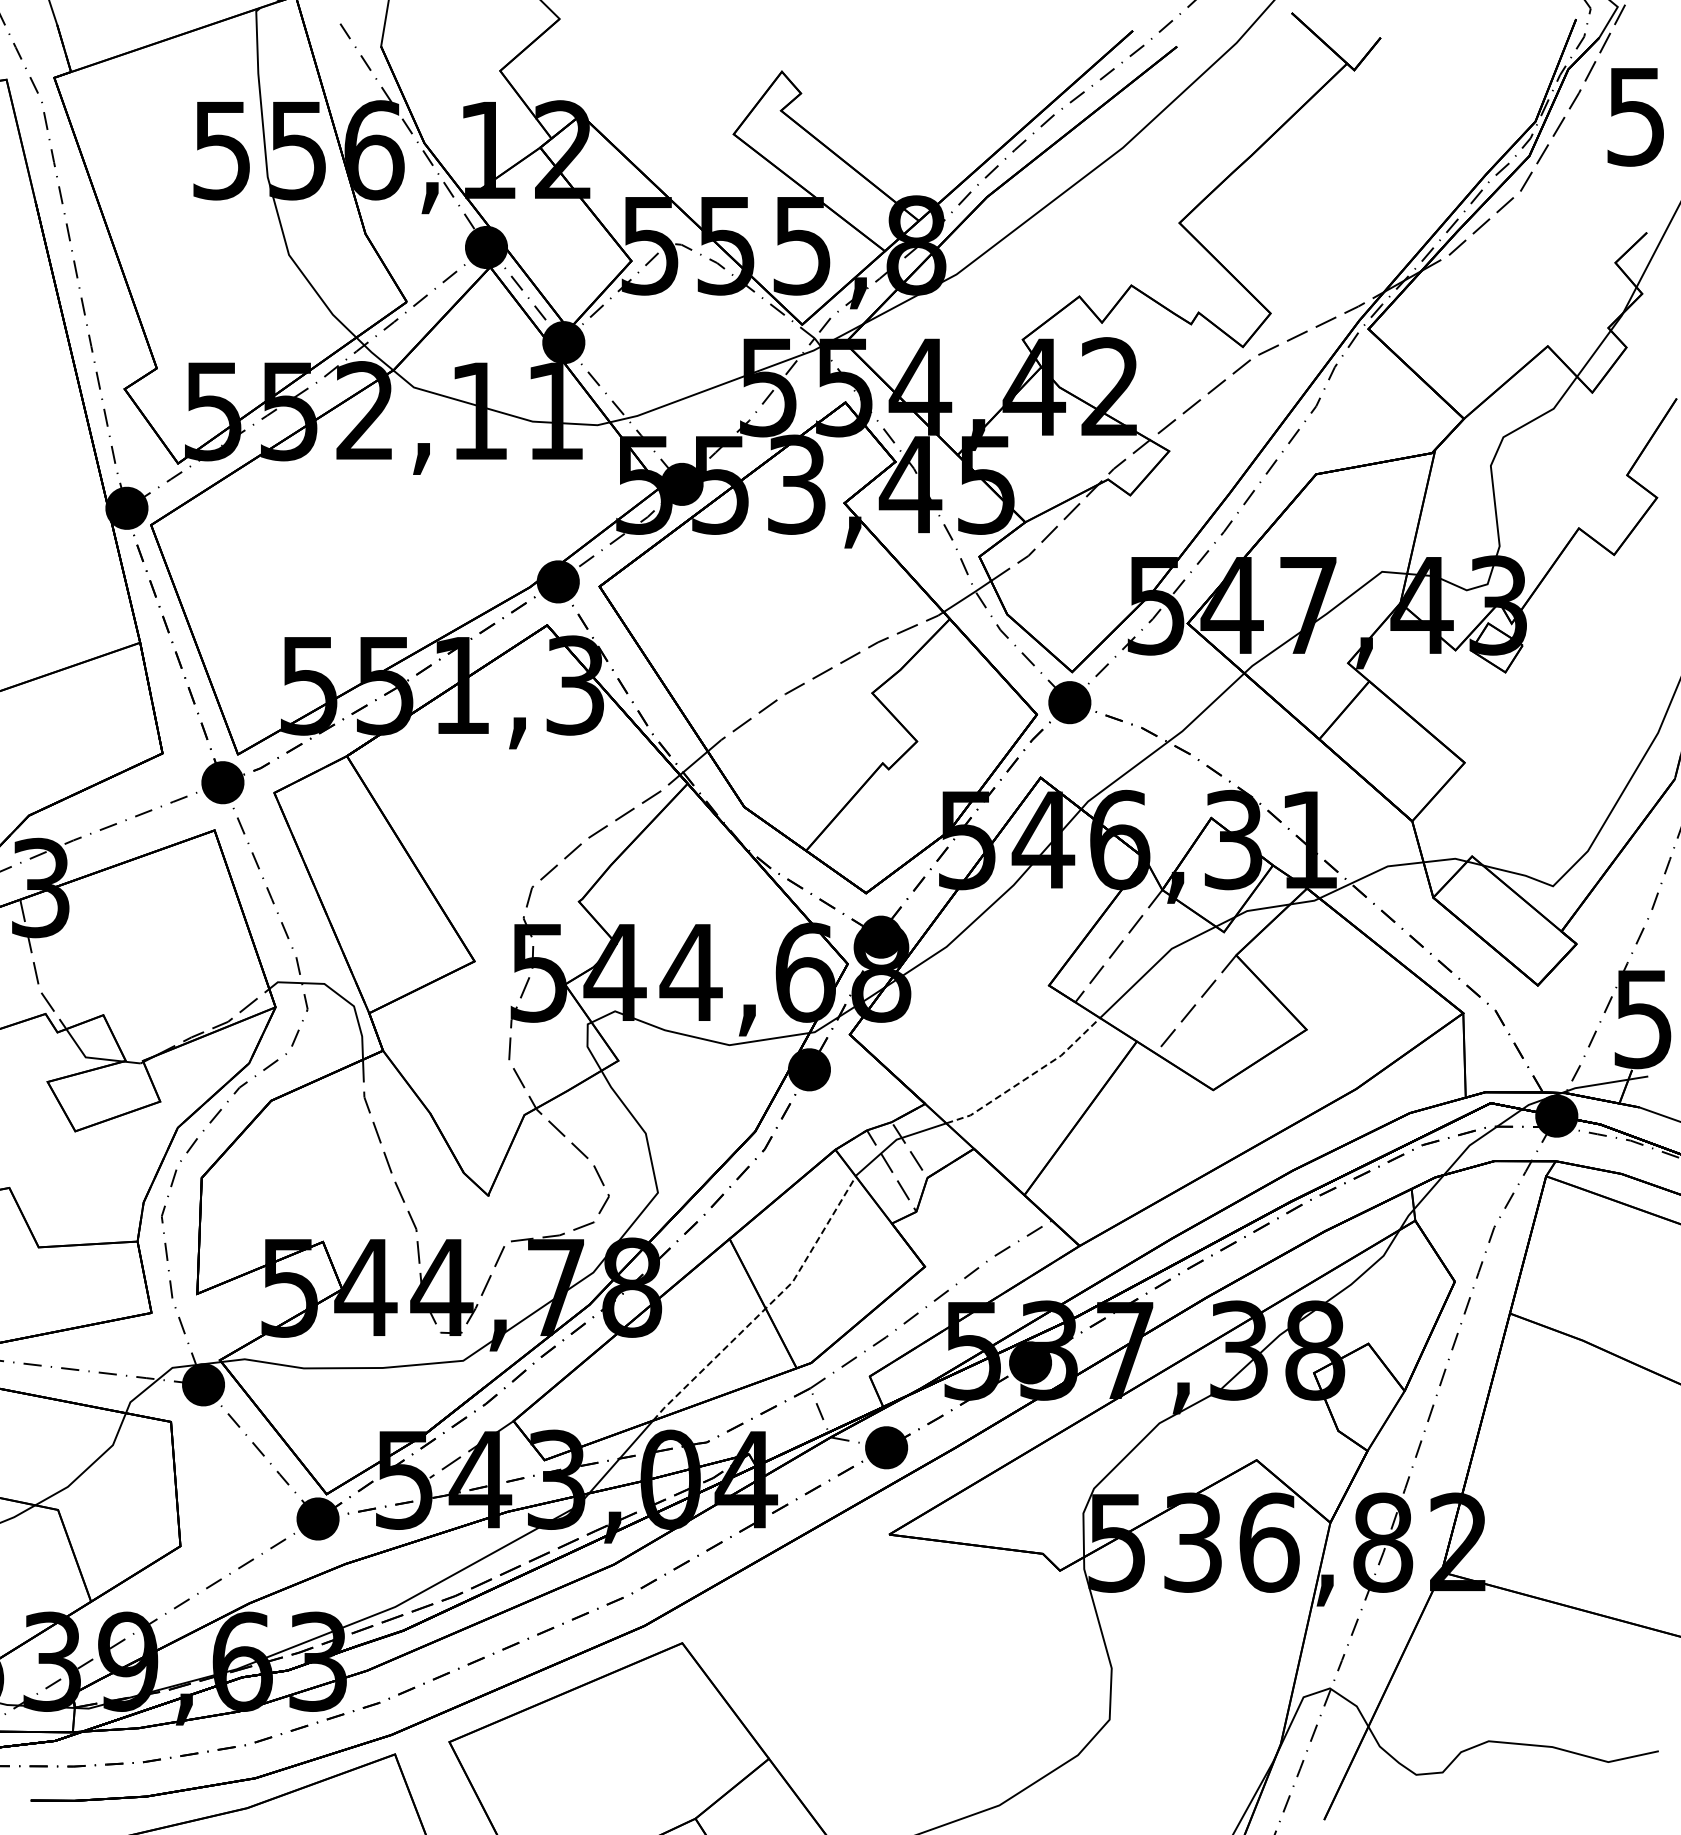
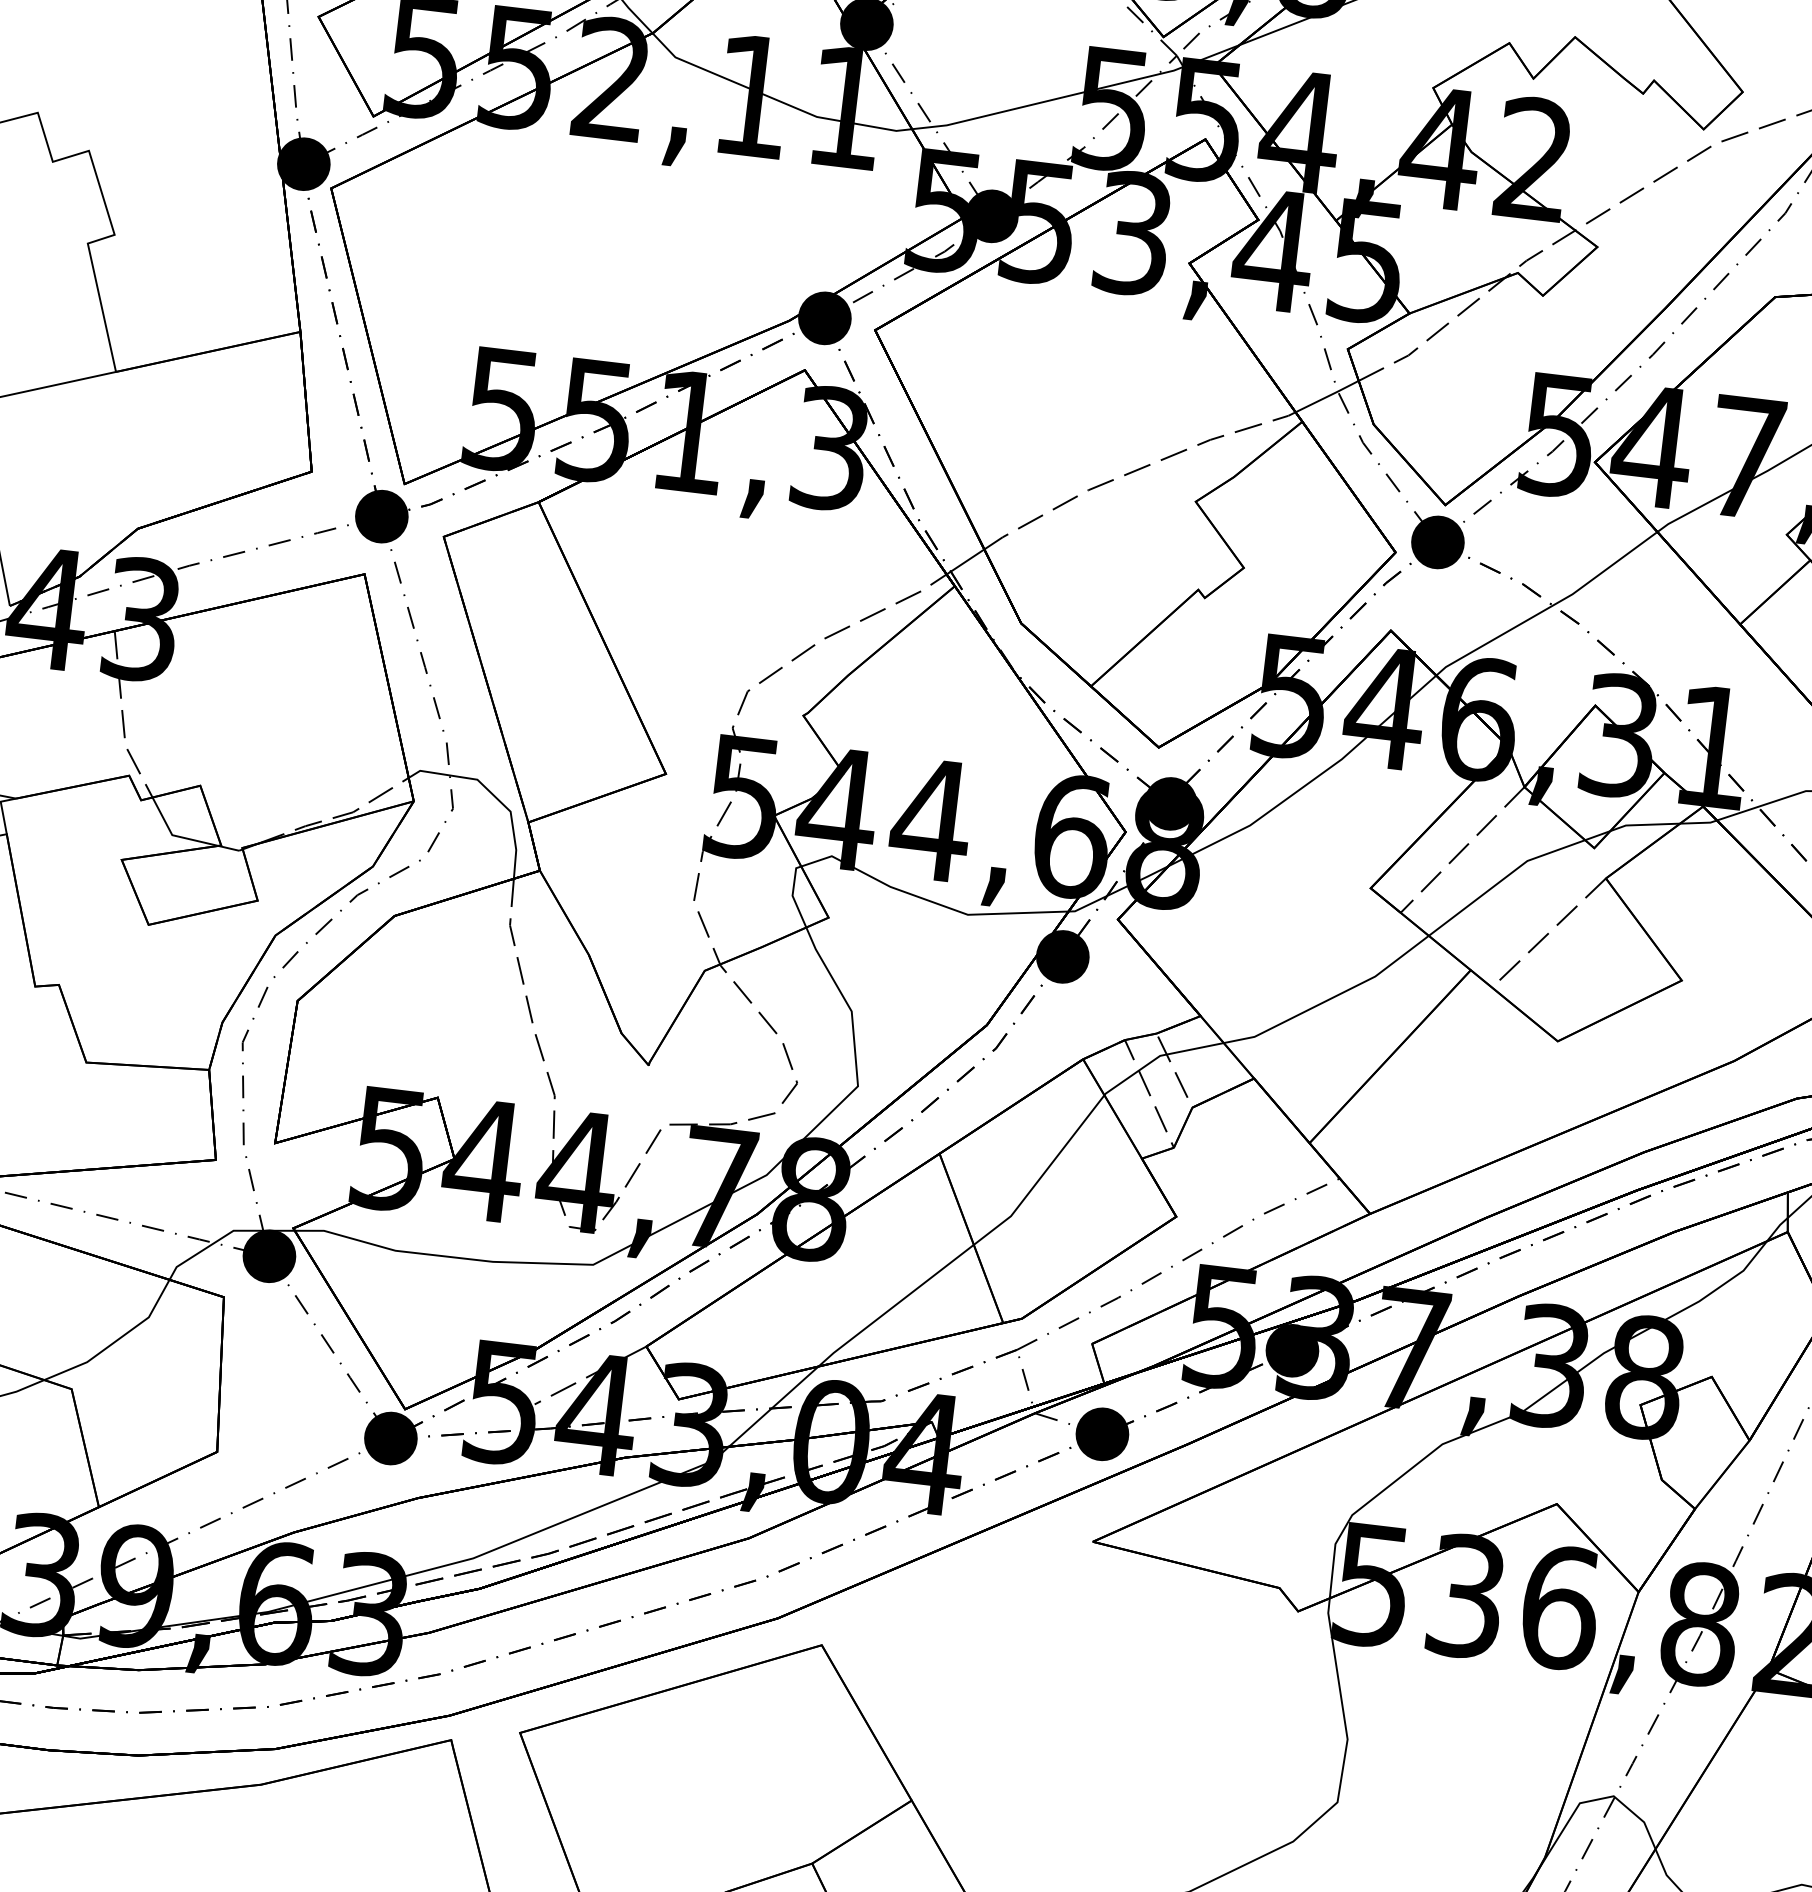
line: (1027, 1077) -> (1330, 998), dashed -> solid
line: (766, 1307) -> (974, 1243), dashed -> solid

